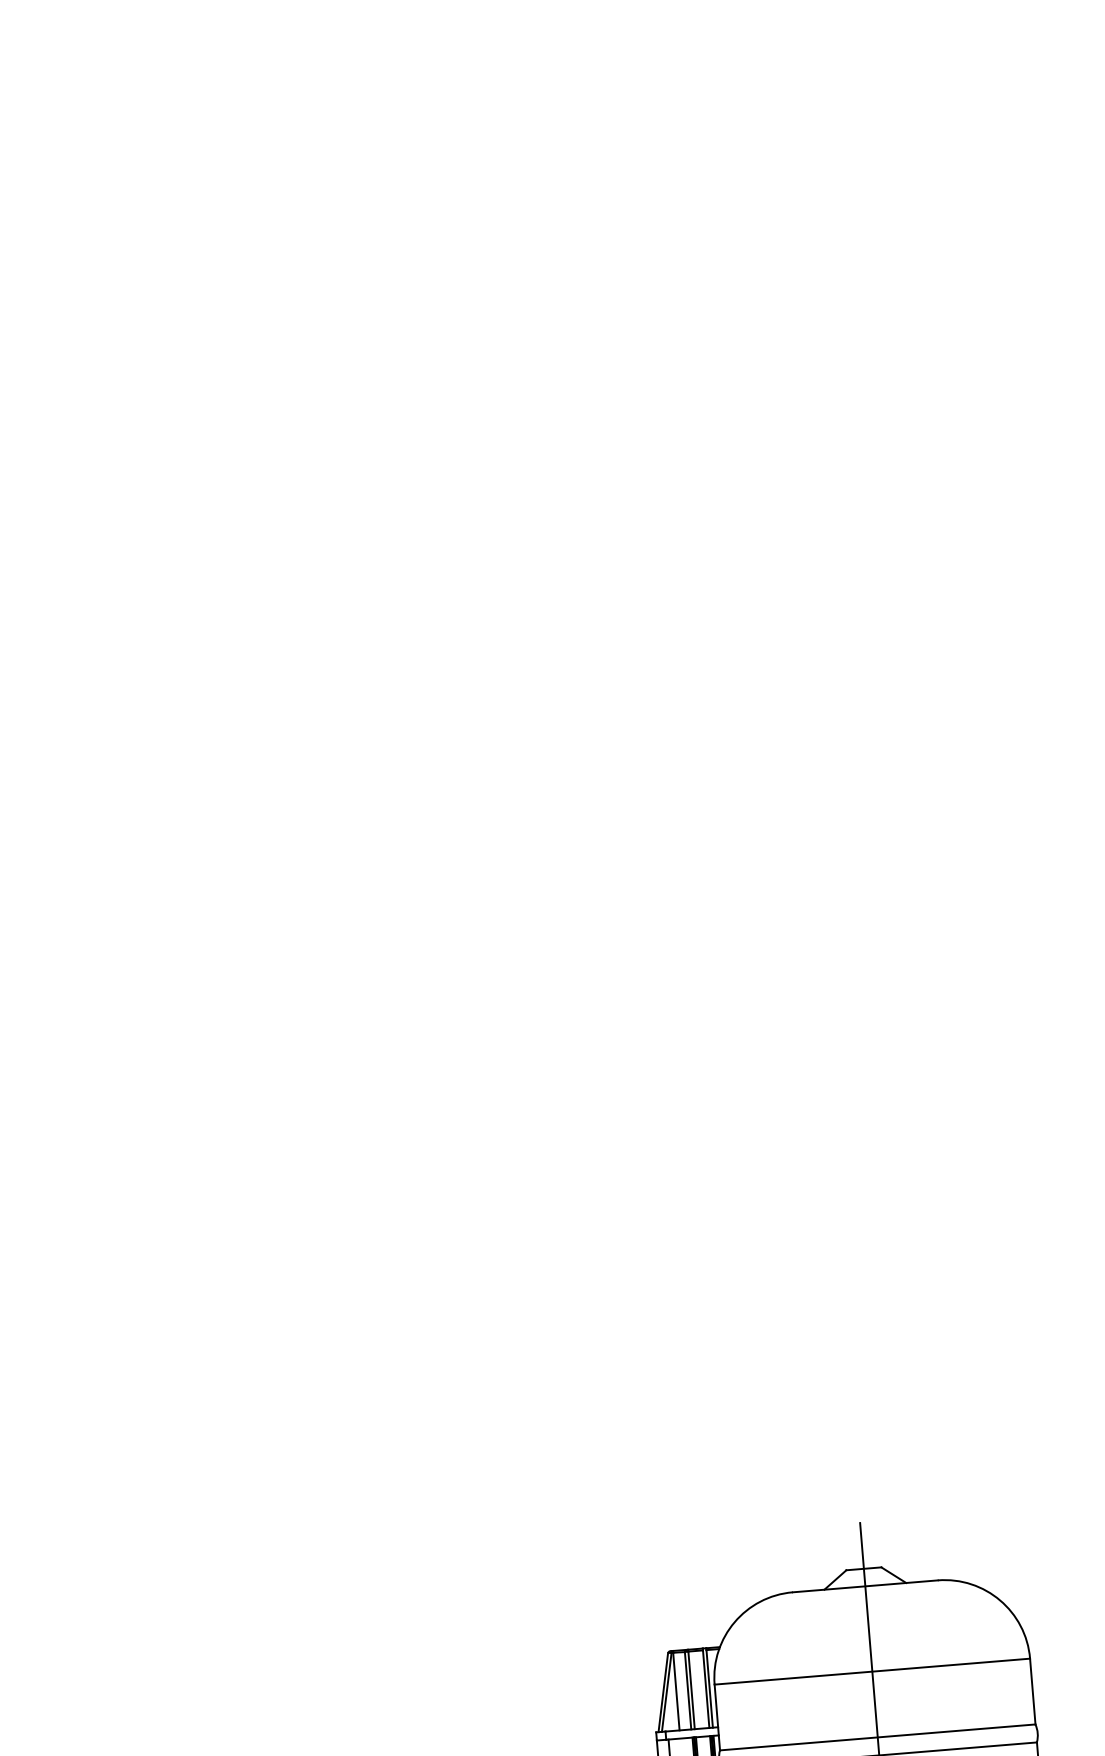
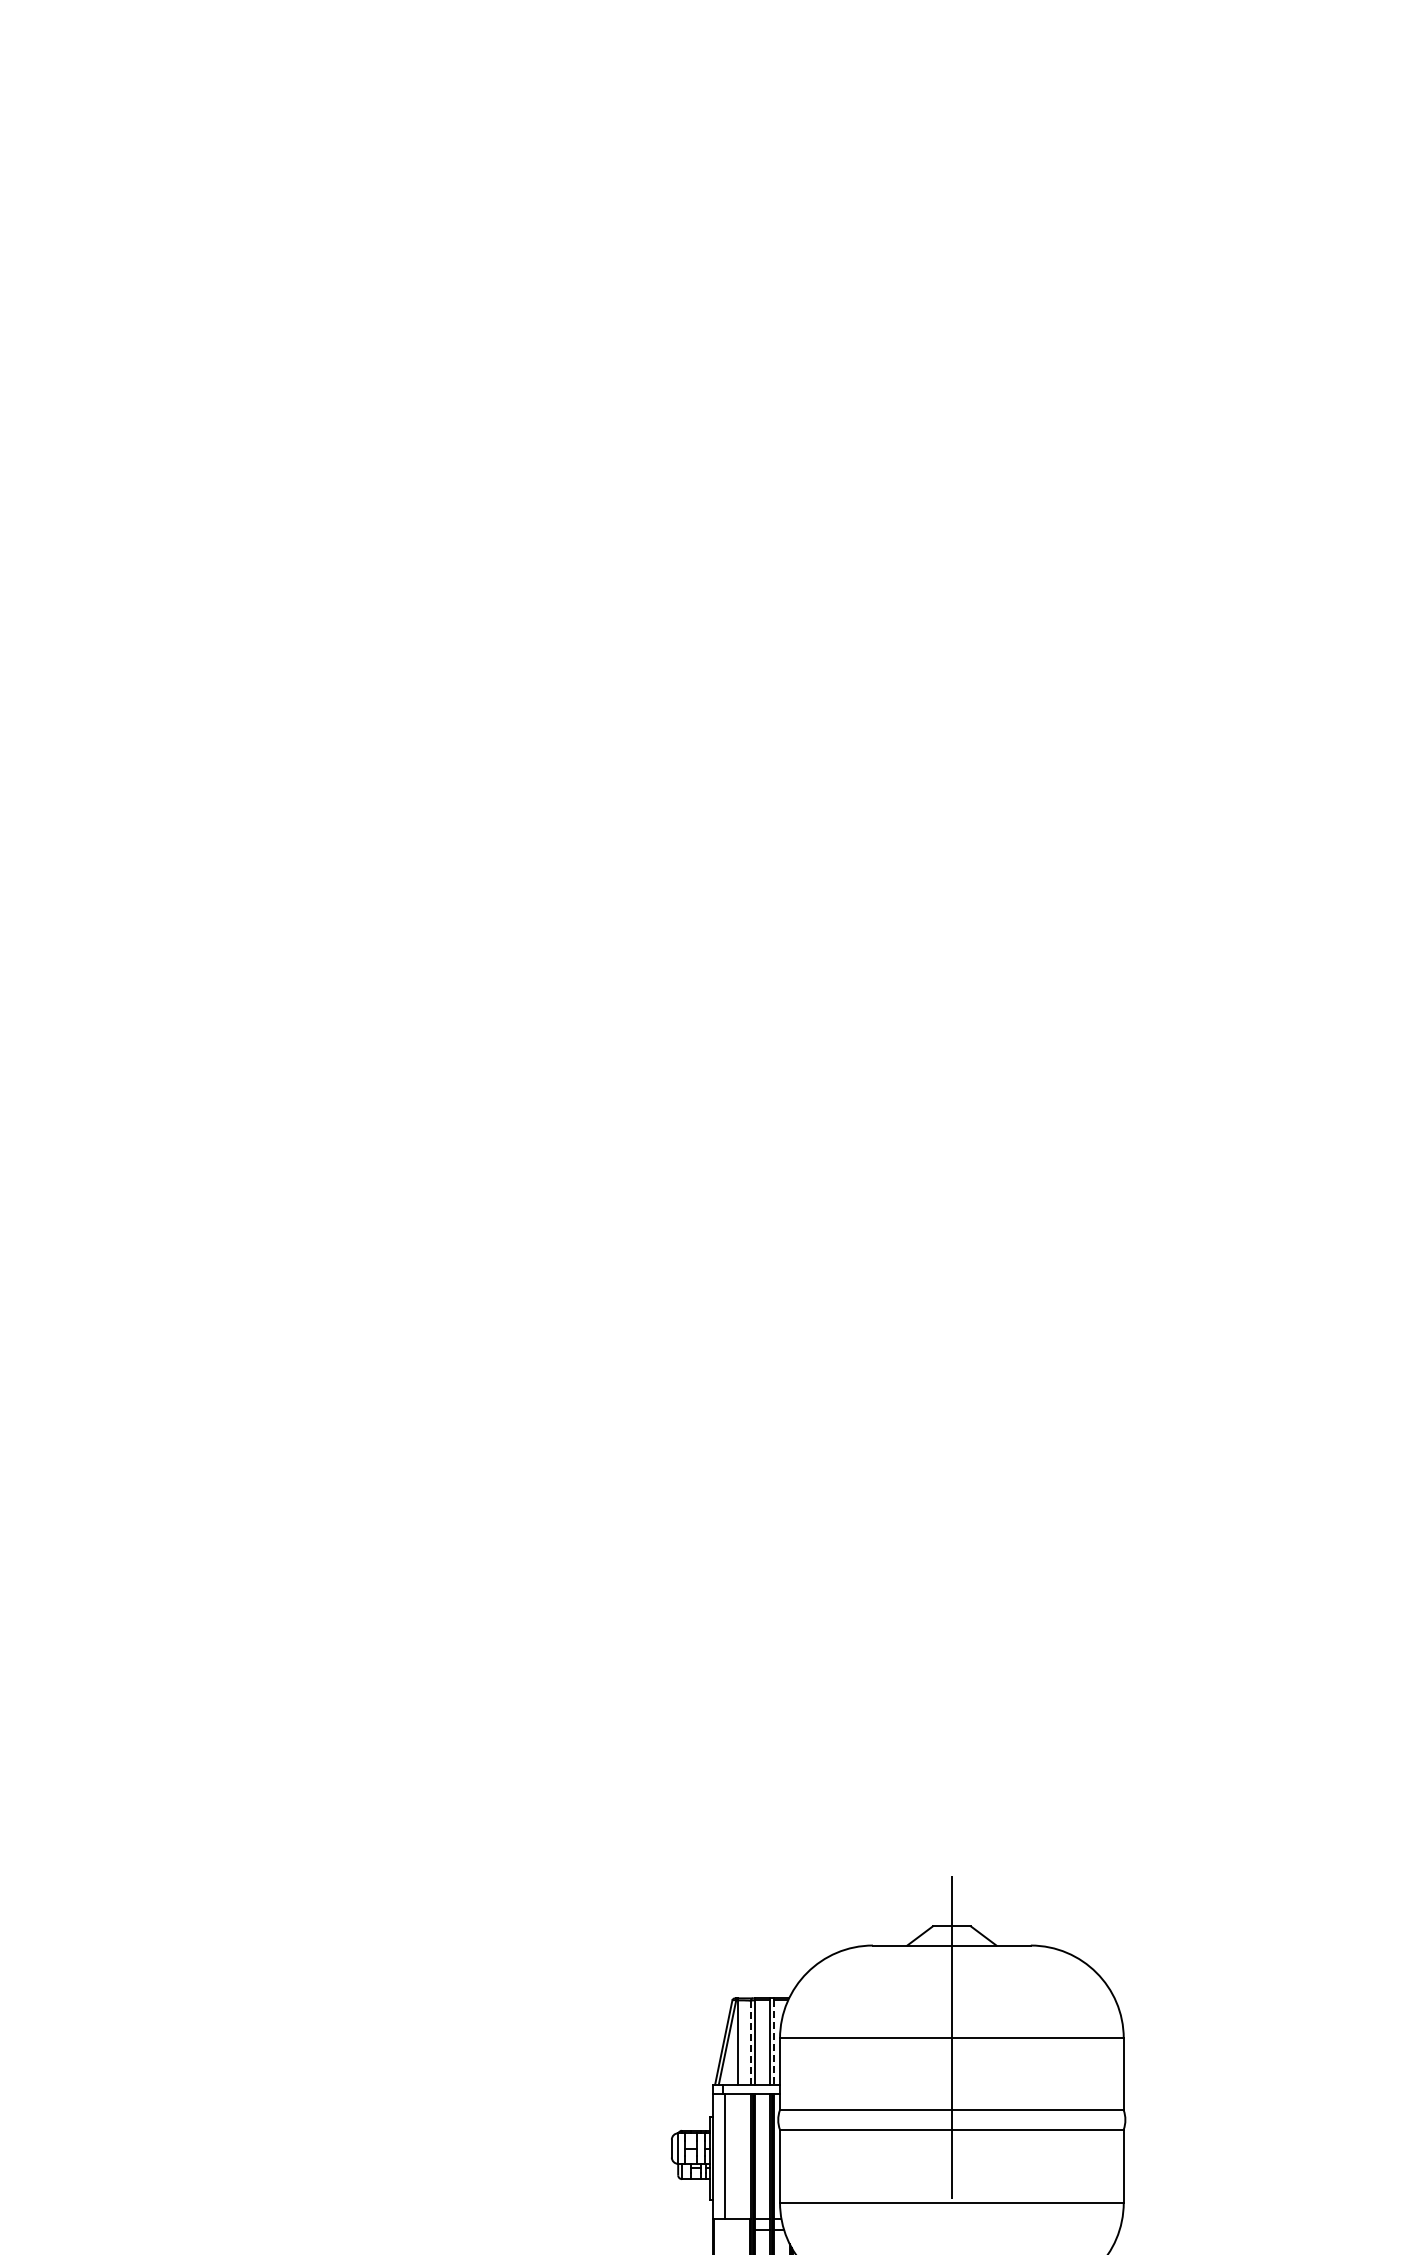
line: (709, 1689) -> (774, 2043), solid -> dashed
line: (687, 1691) -> (750, 2043), solid -> dashed

